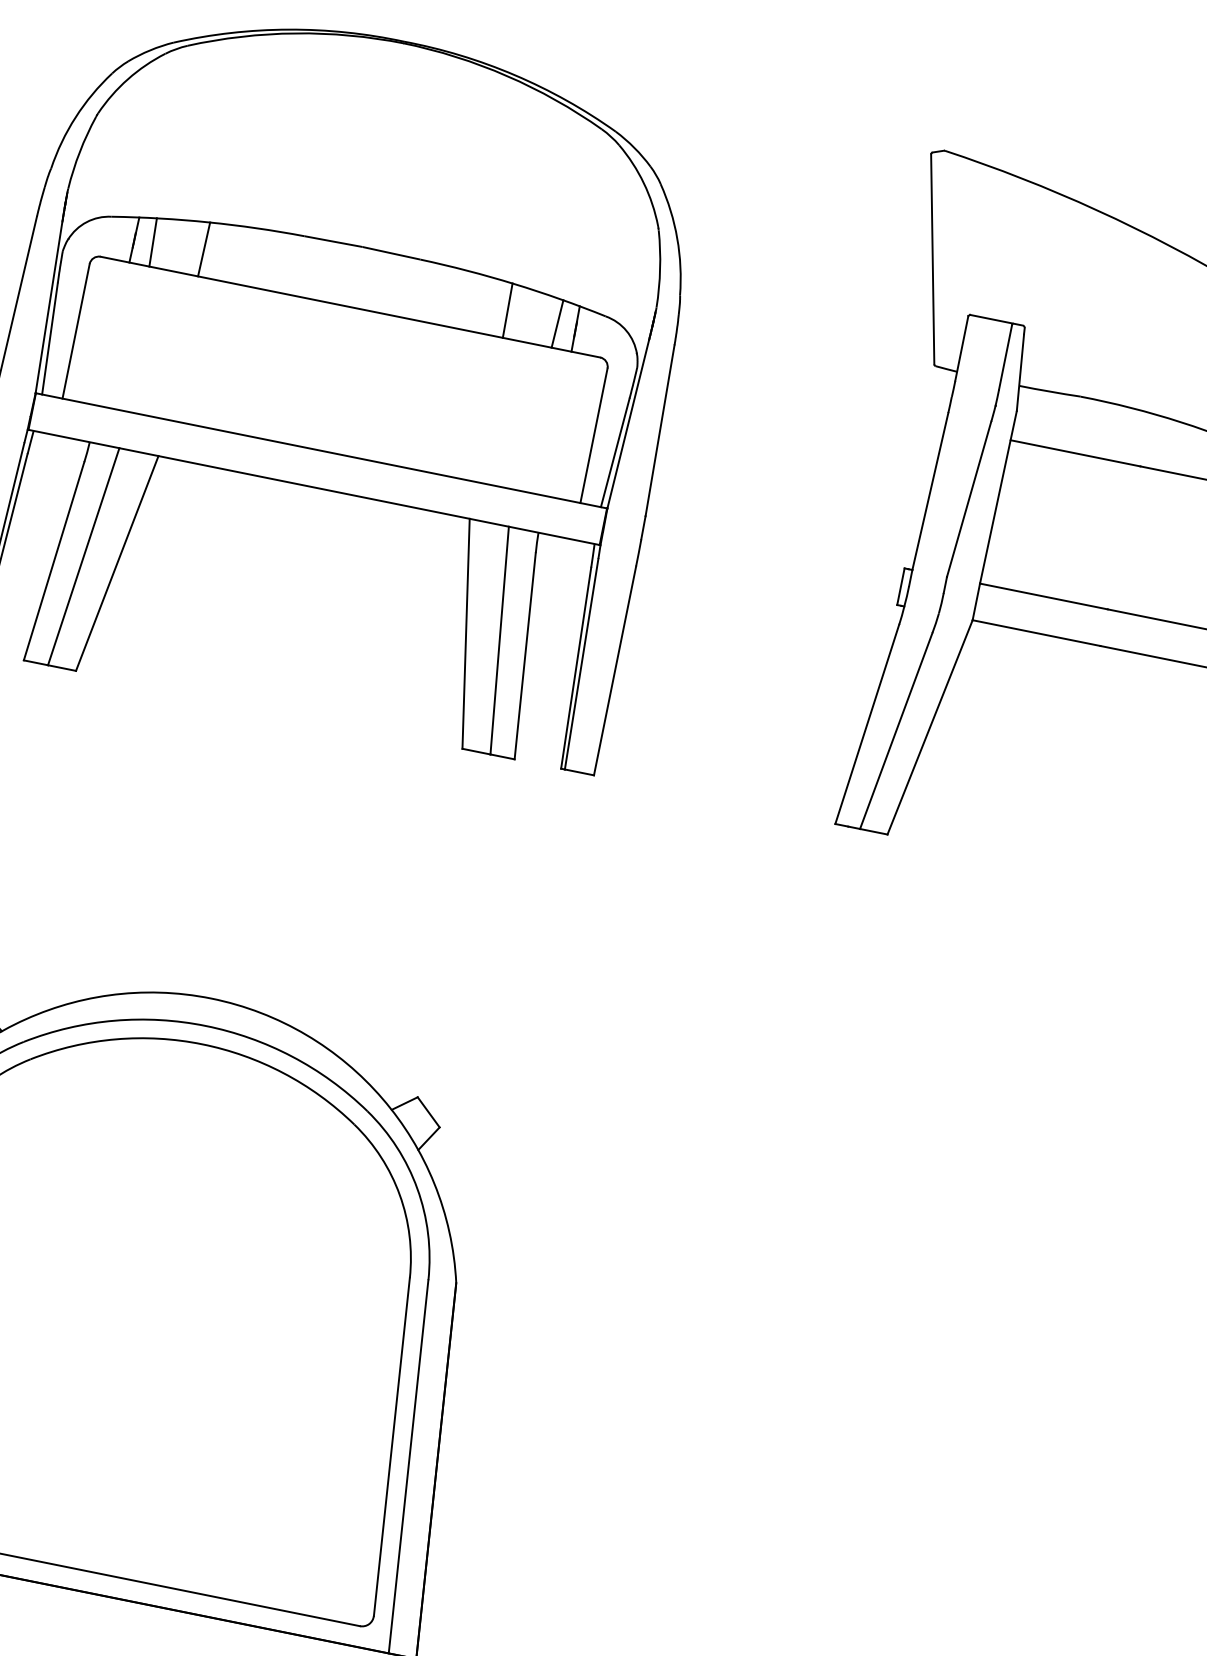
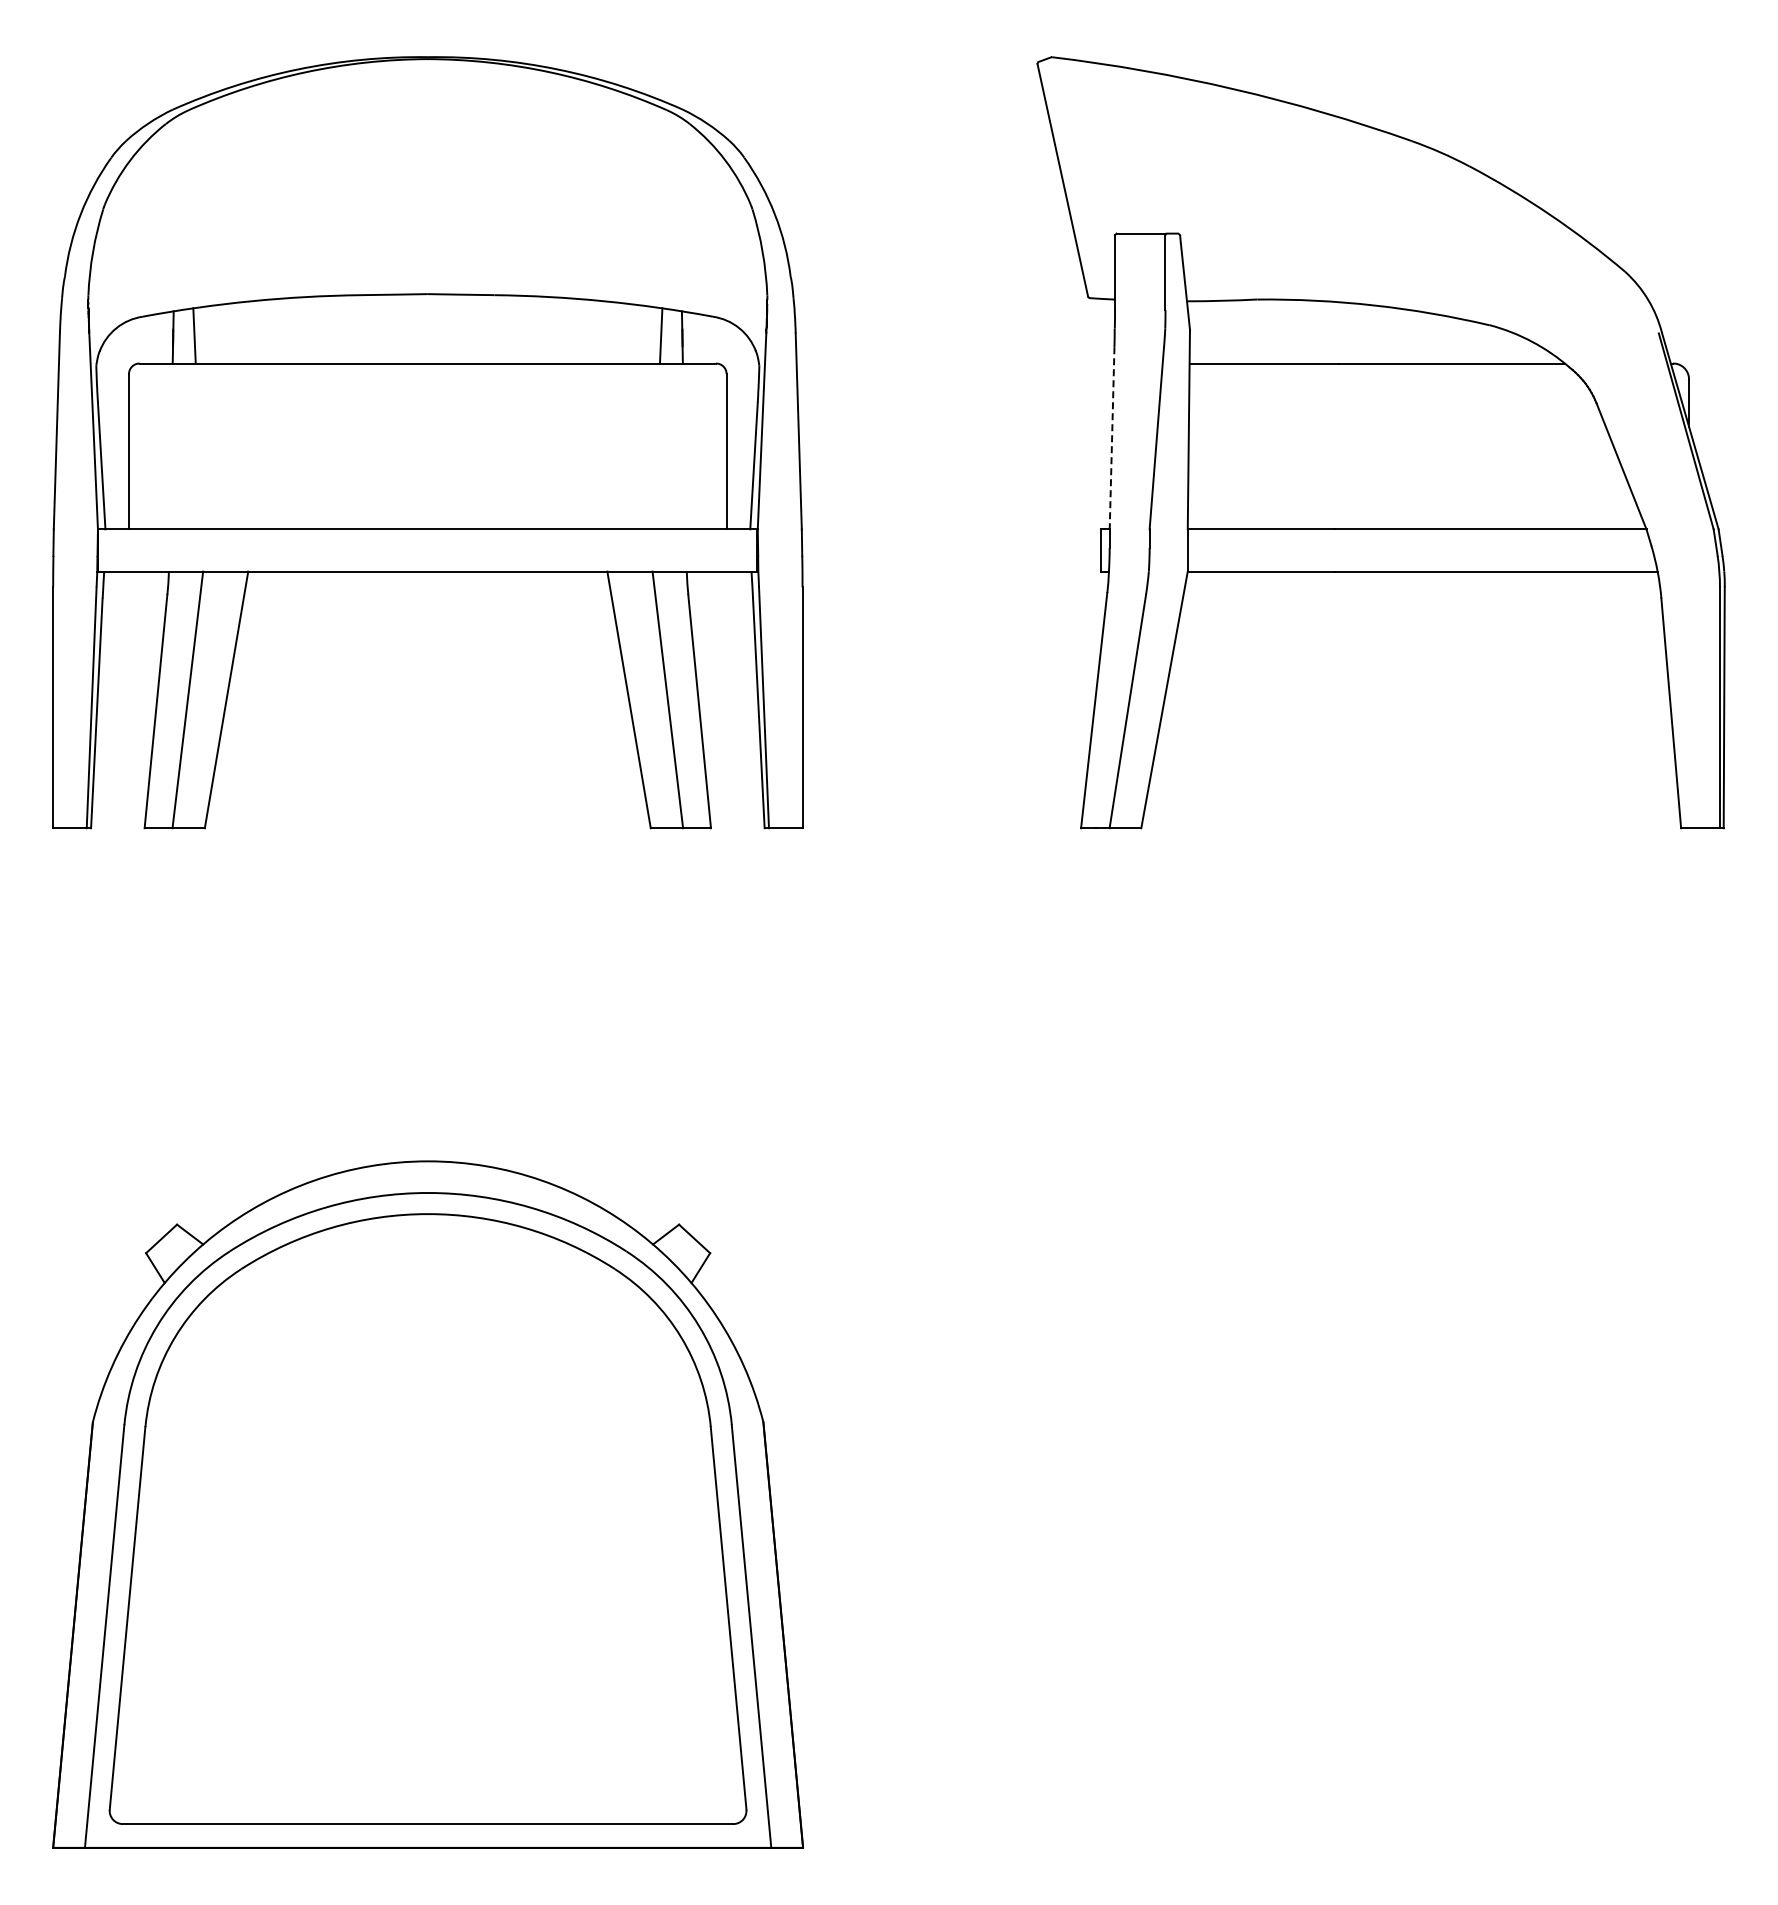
line: (203, 249) -> (252, 332), removed
line: (507, 310) -> (602, 332), removed
line: (930, 491) -> (1112, 438), solid -> dashed

